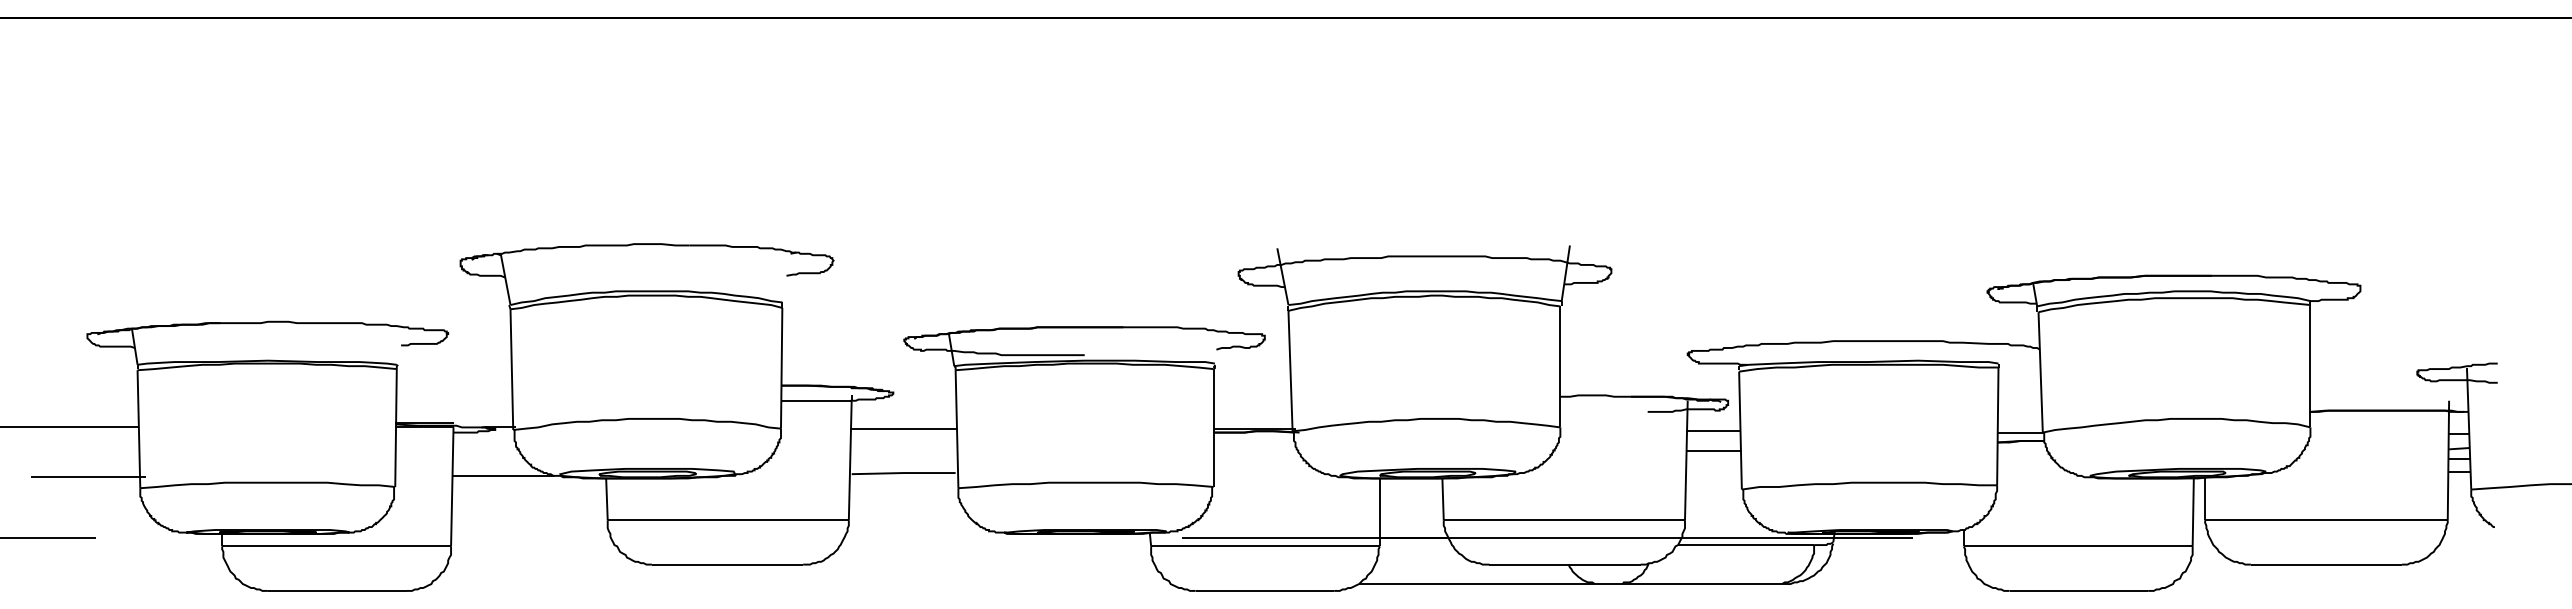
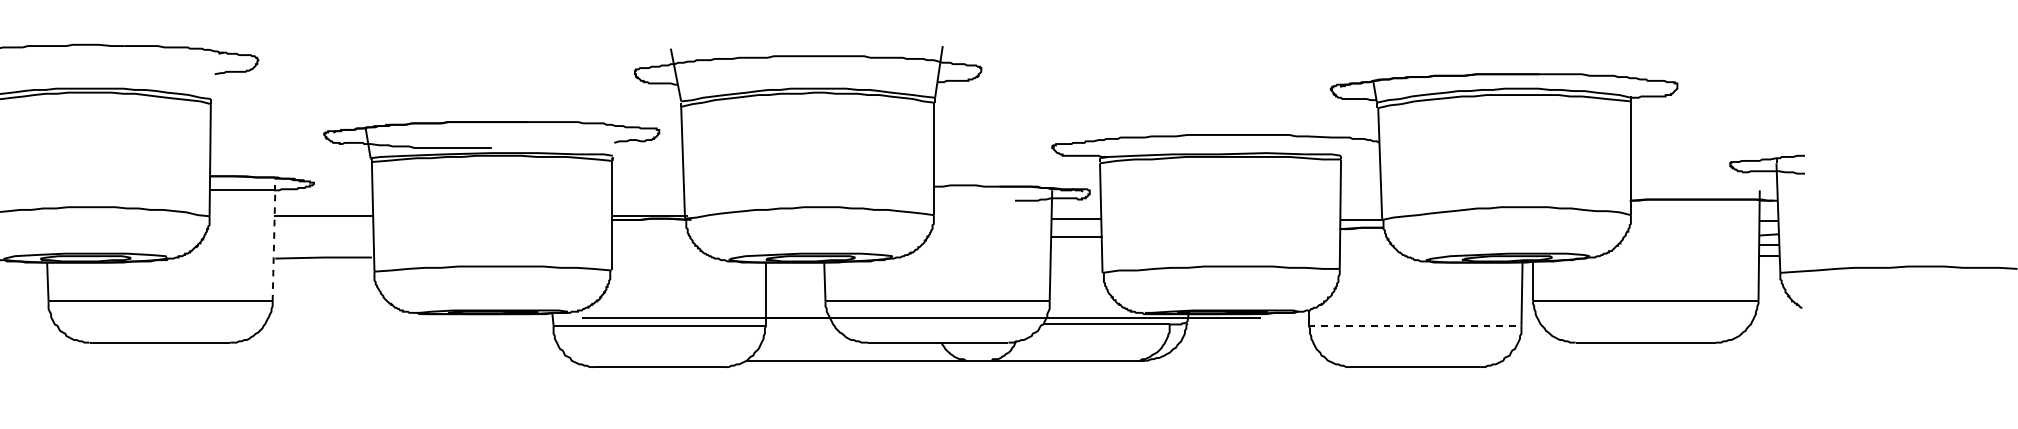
line: (850, 460) -> (274, 245), solid -> dashed
line: (2078, 546) -> (1415, 325), solid -> dashed

